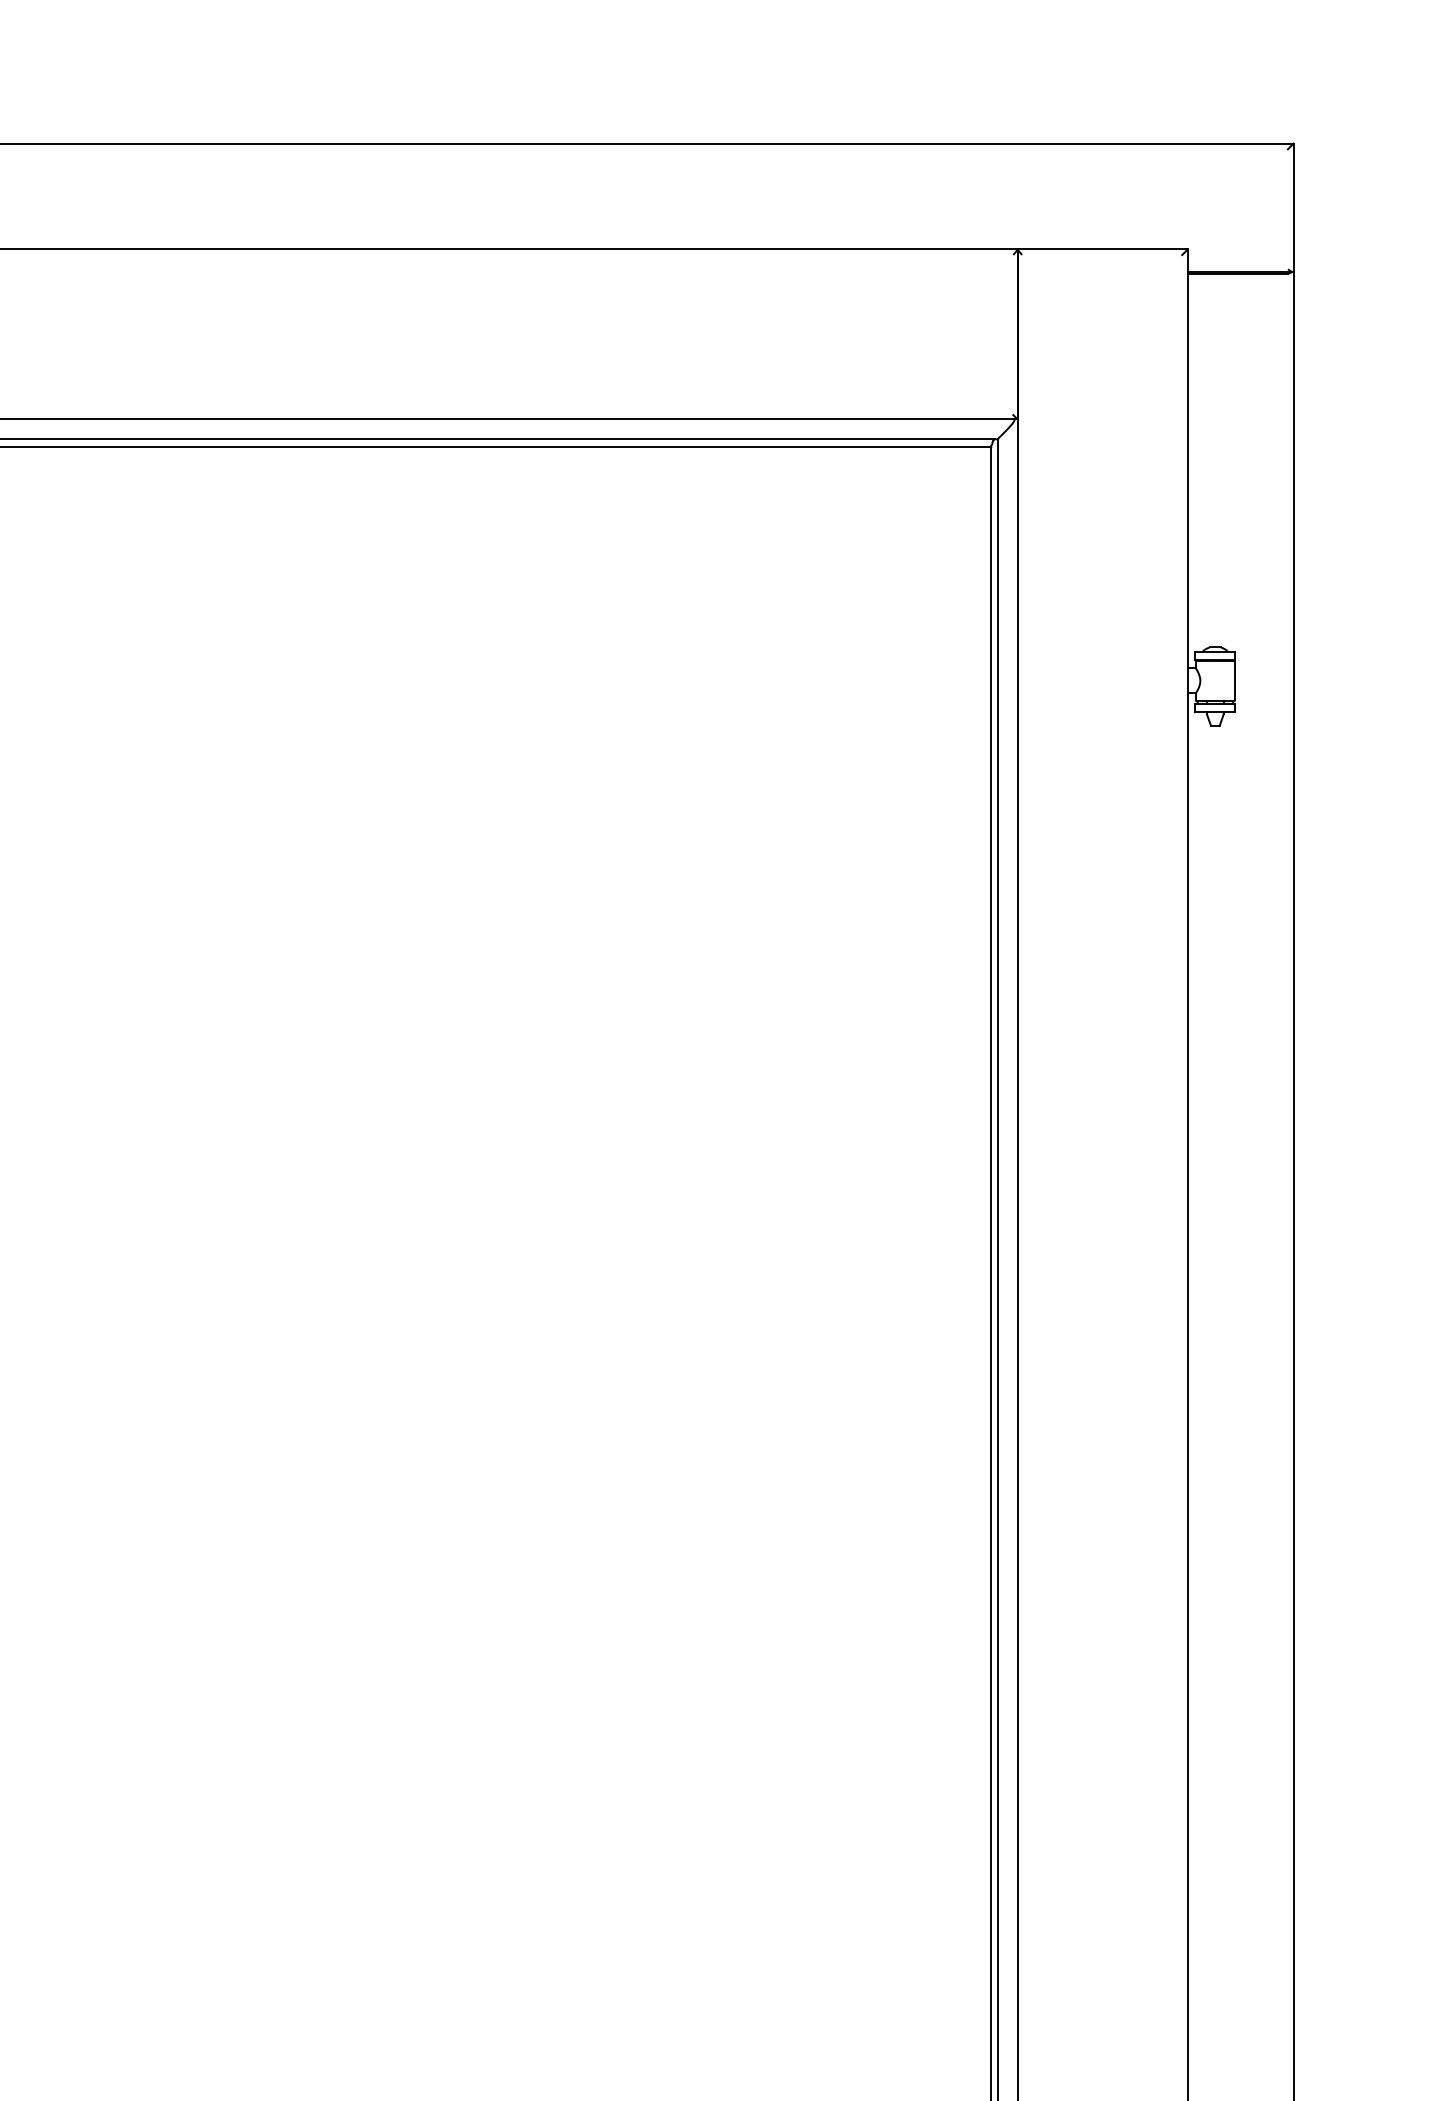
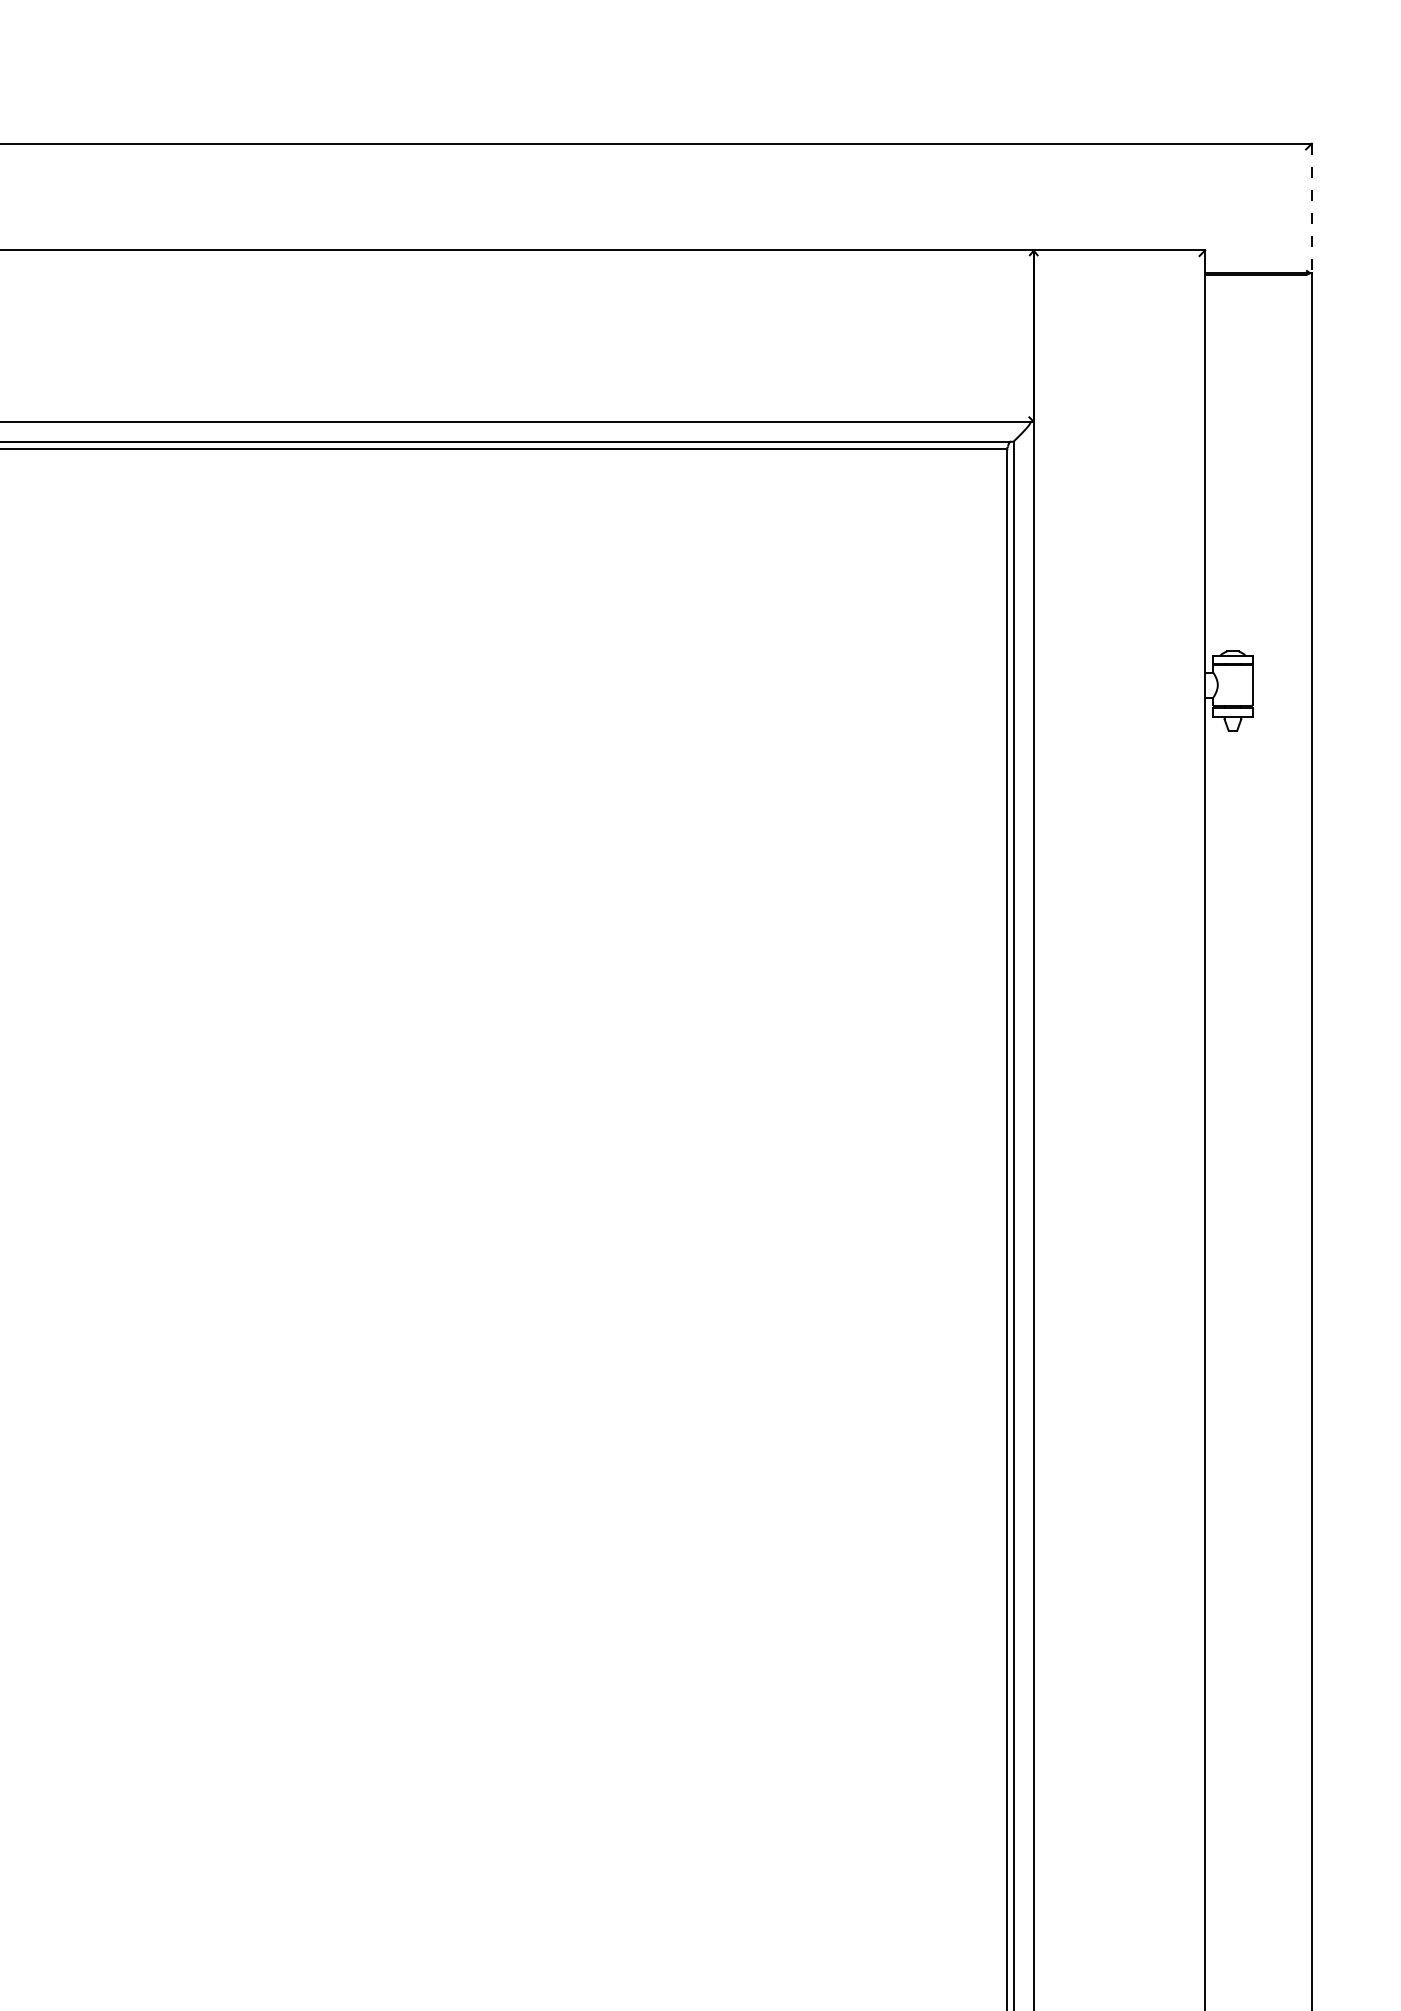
line: (1293, 208) -> (1311, 209), solid -> dashed

